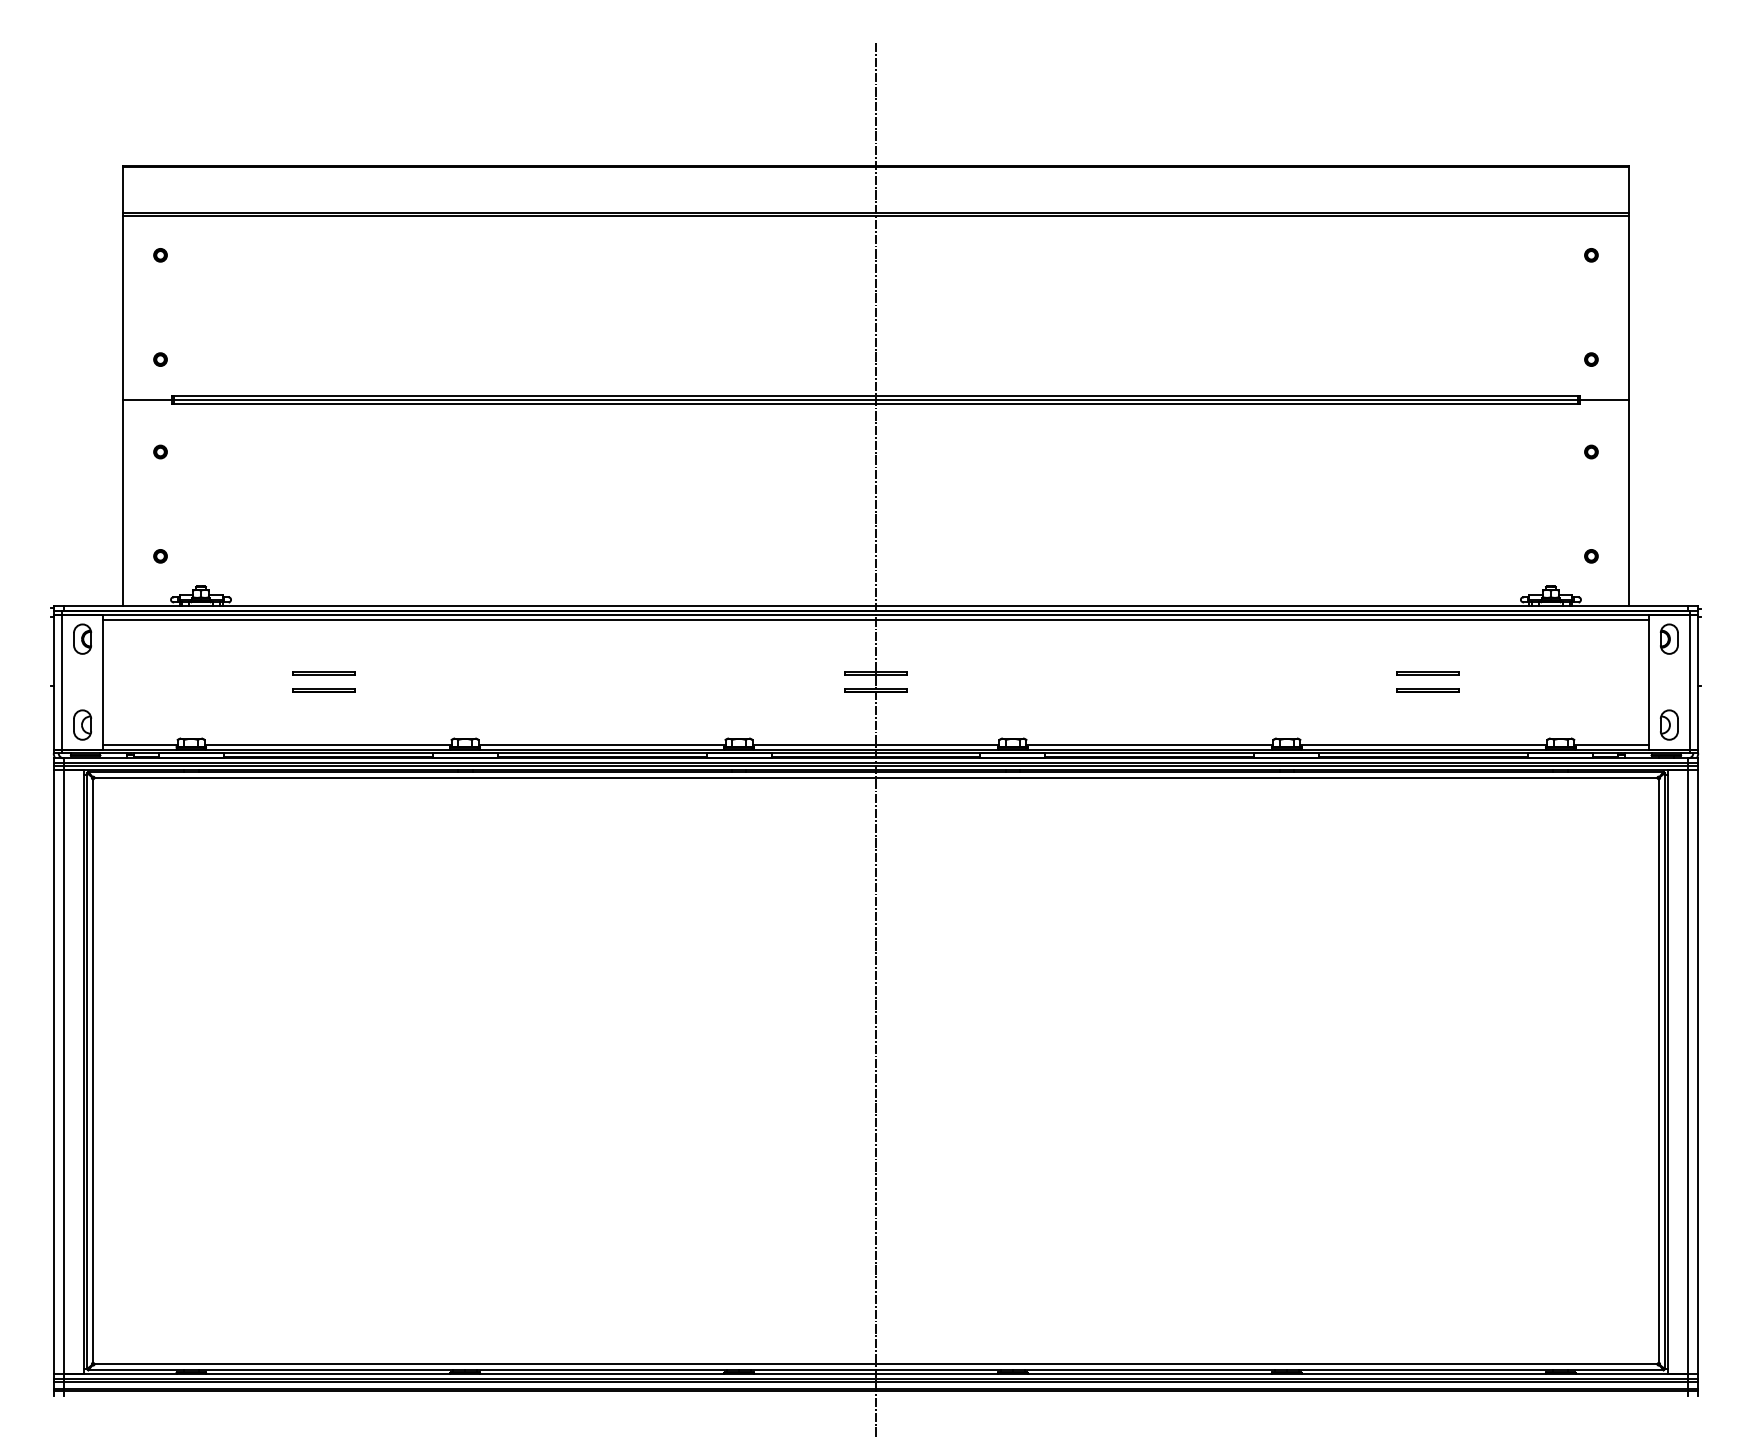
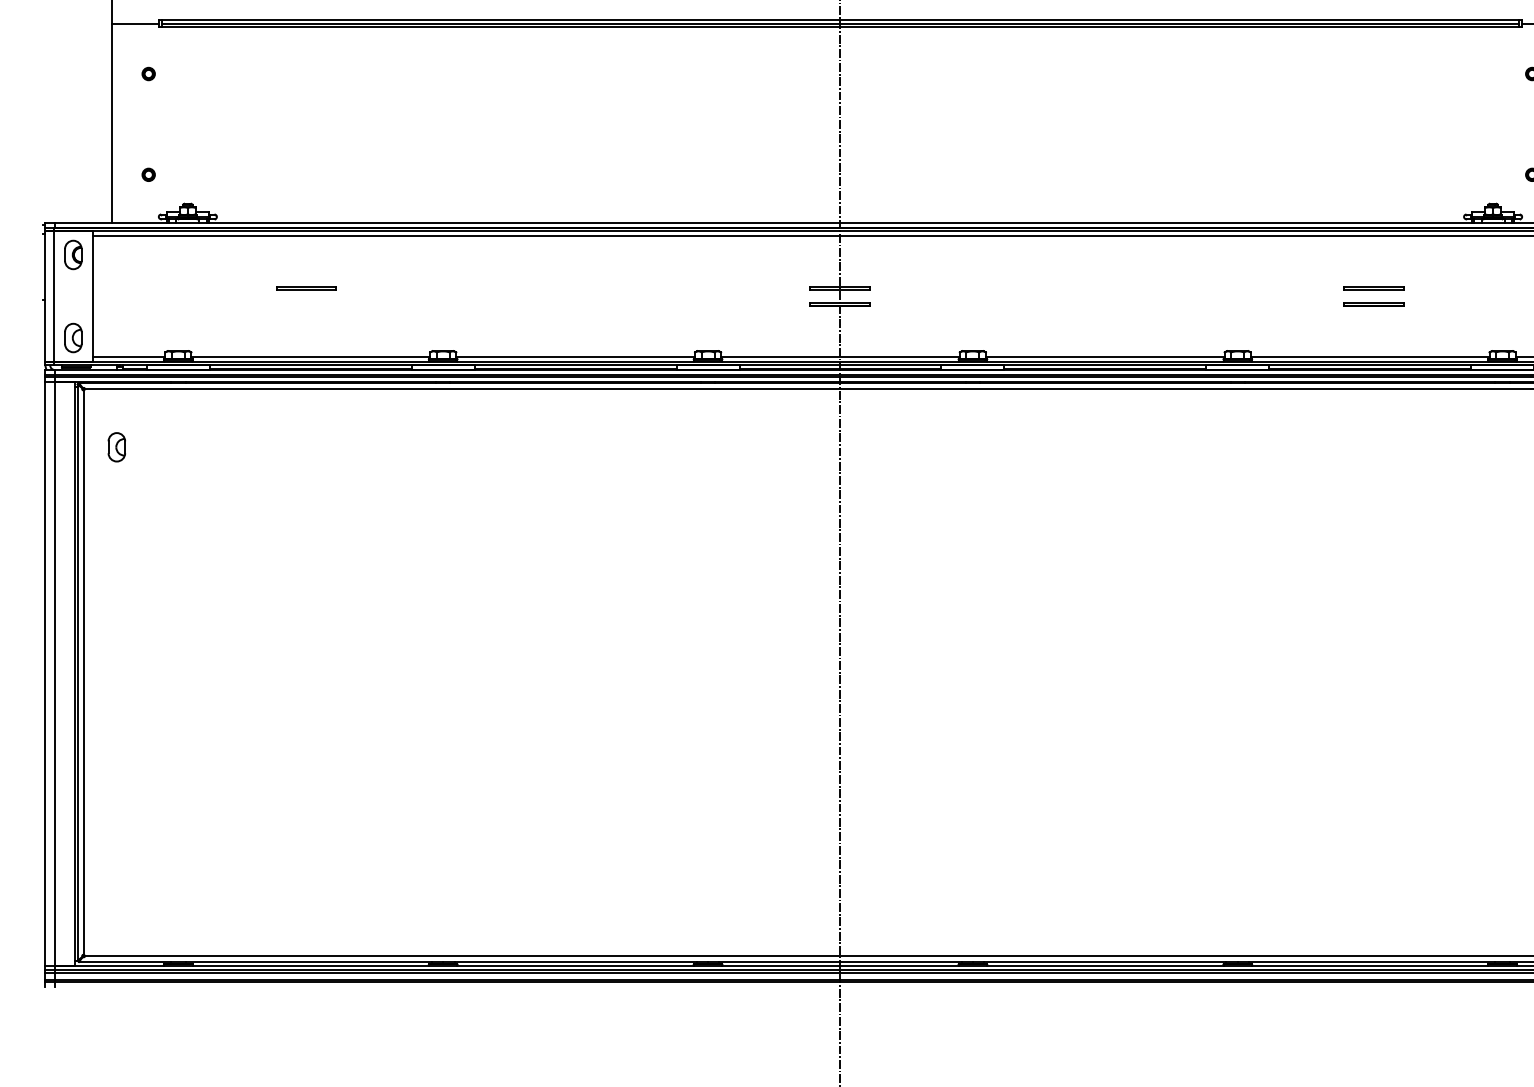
line: (323, 689) -> (306, 303), removed
part: (127, 837) -> (116, 446), added

